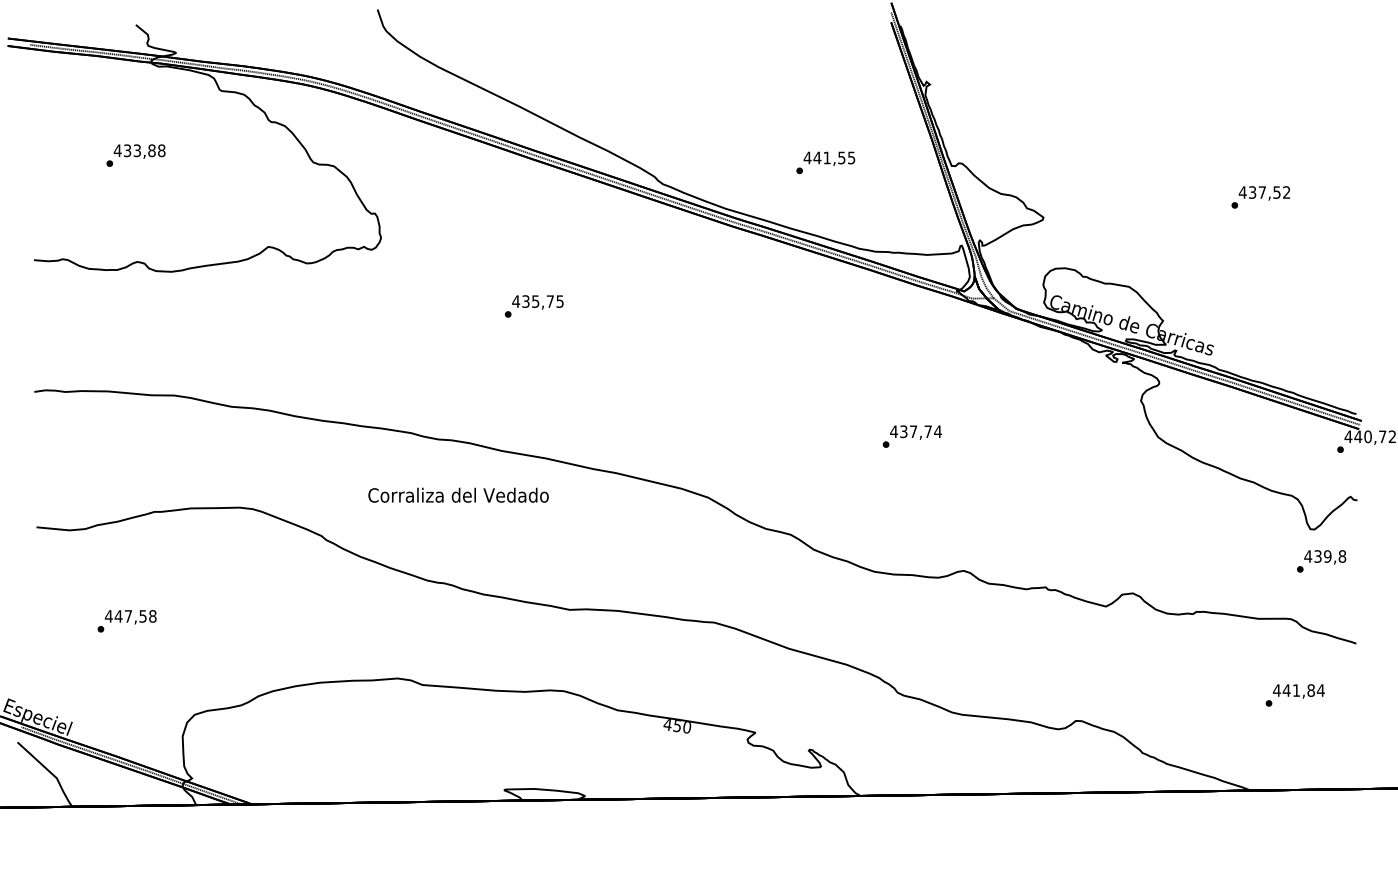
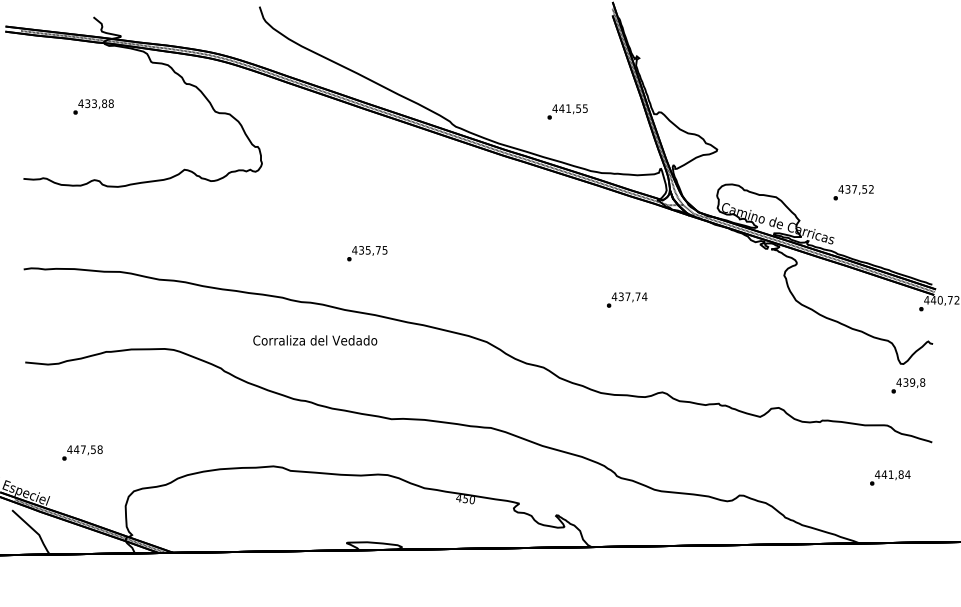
text: (1260, 197) -> (853, 192), moved
text: (534, 306) -> (367, 253), moved
text: (127, 620) -> (82, 452), moved

